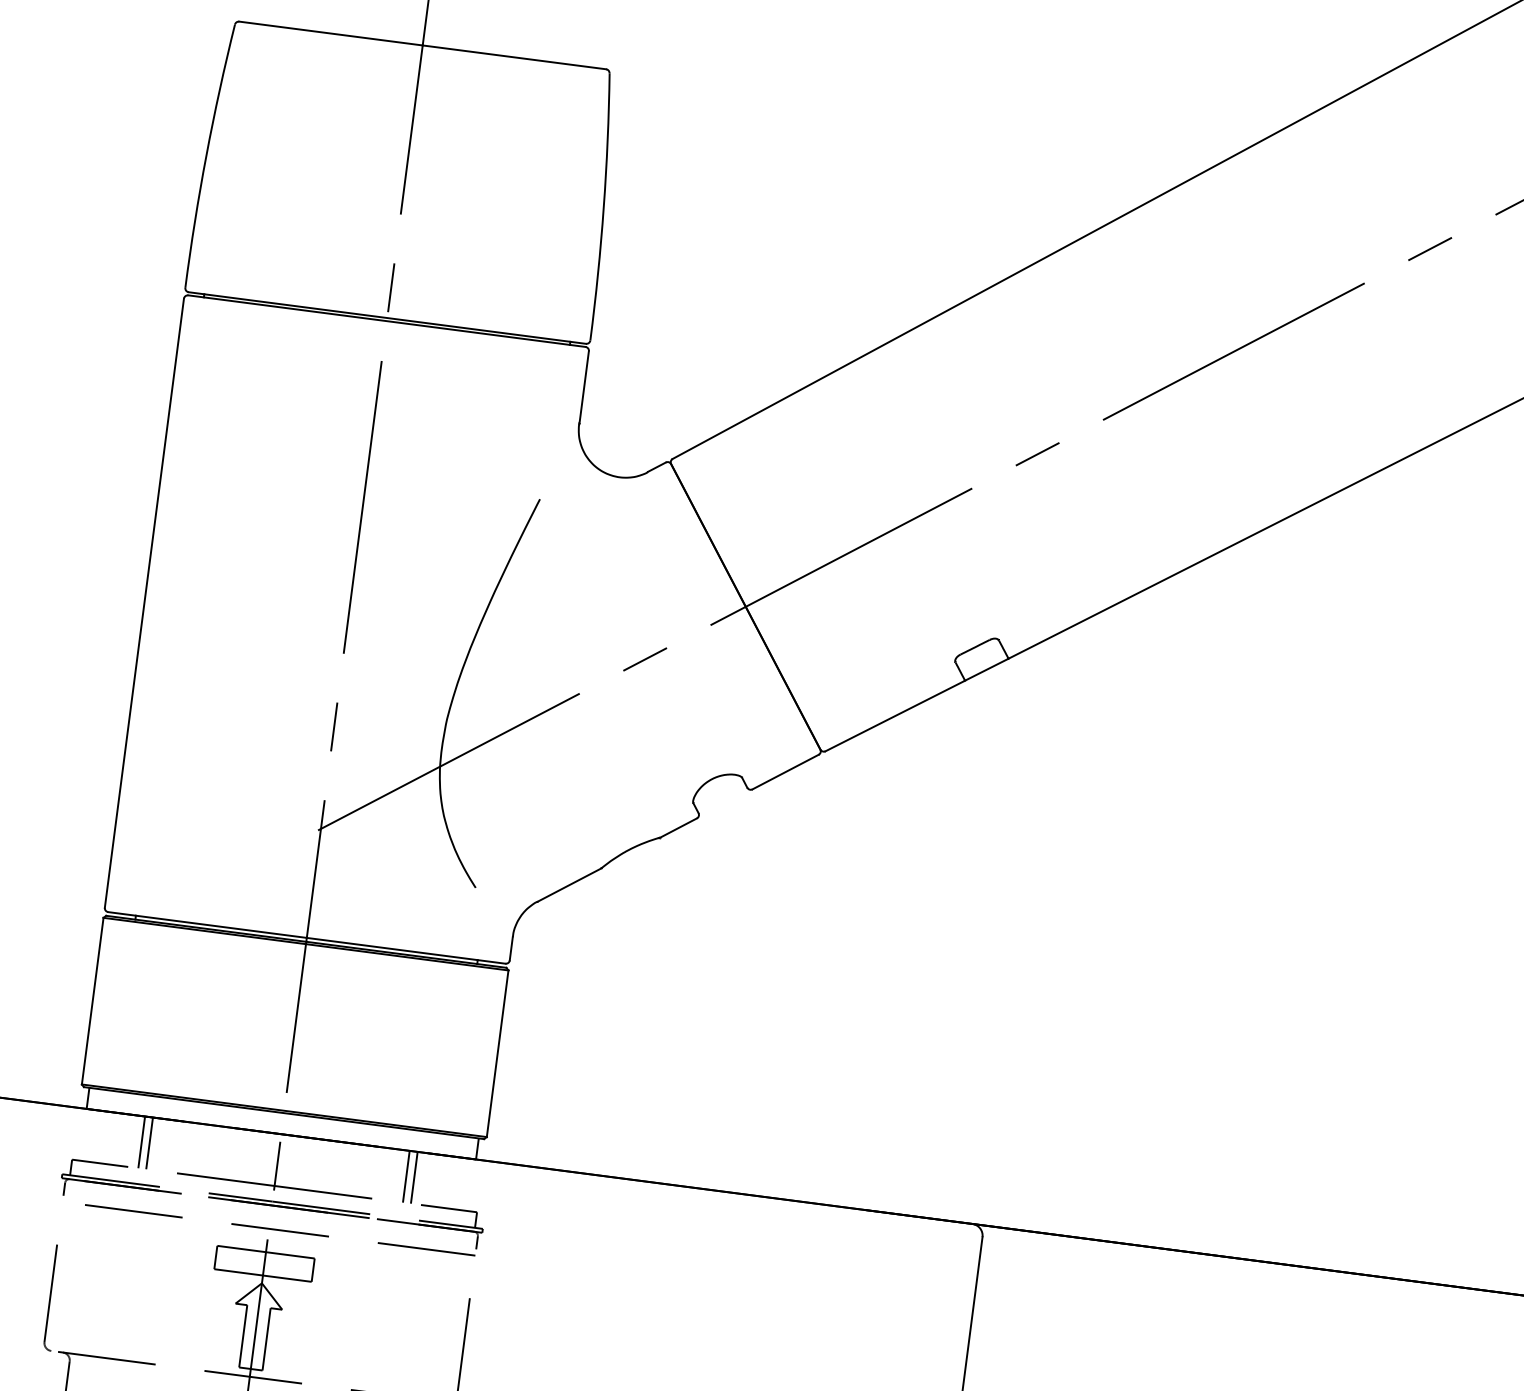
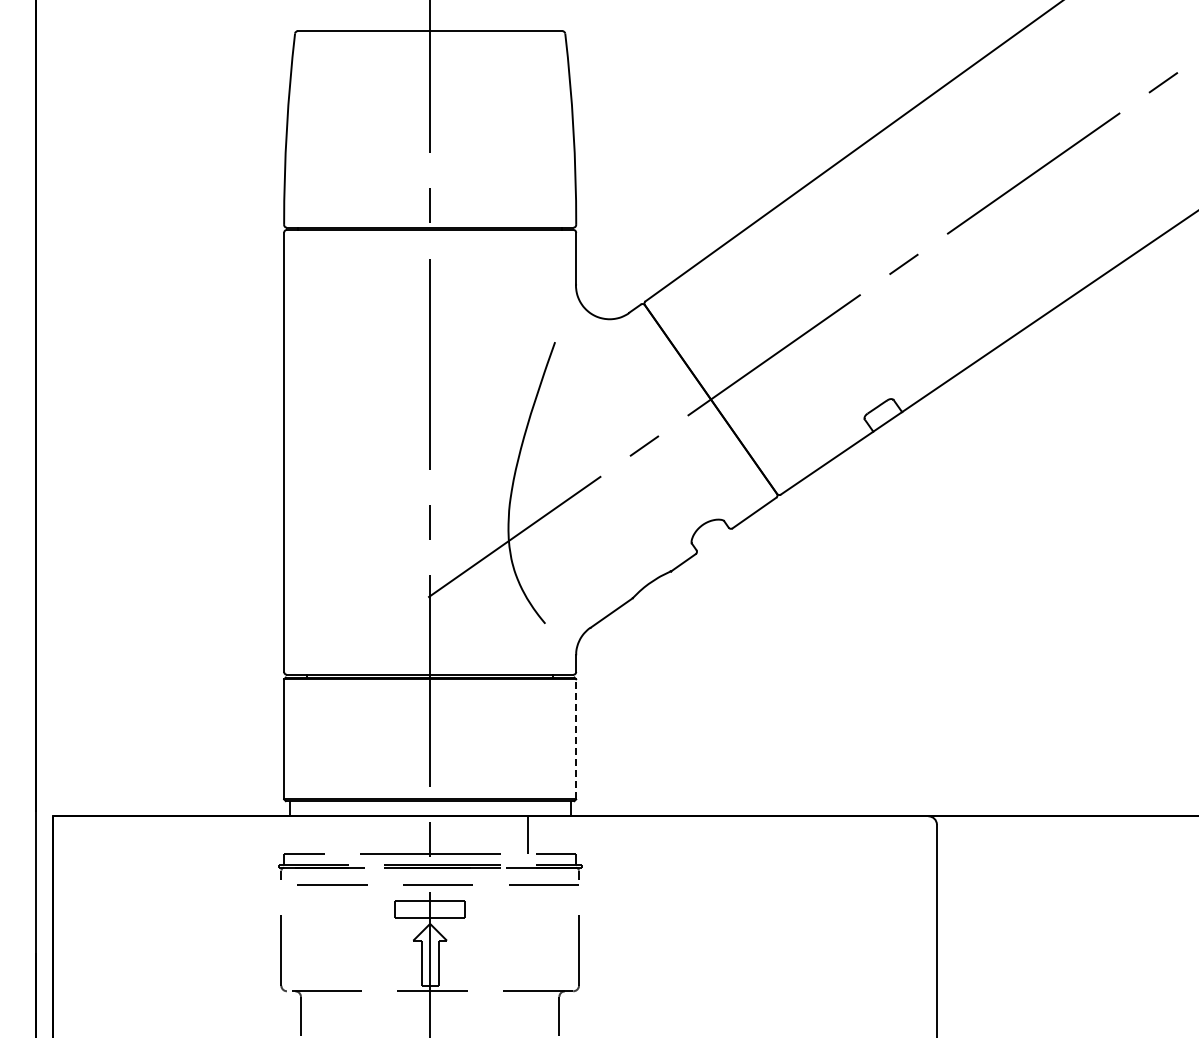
line: (498, 1052) -> (576, 738), solid -> dashed
line: (141, 1141) -> (331, 834), removed
line: (149, 1142) -> (337, 834), removed
line: (406, 1176) -> (522, 834), removed

